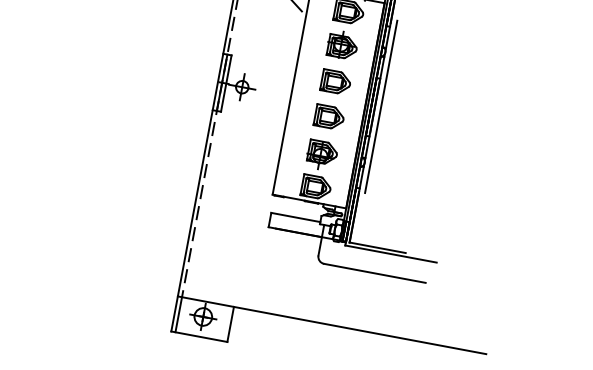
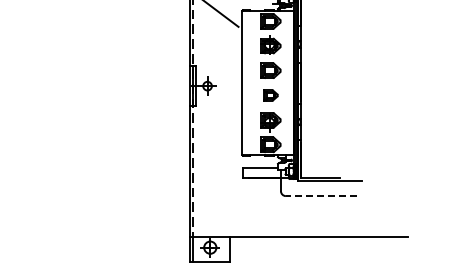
line: (380, 106) -> (304, 81), removed
part: (329, 117) -> (270, 95), size x0.7
line: (374, 273) -> (321, 196), solid -> dashed

